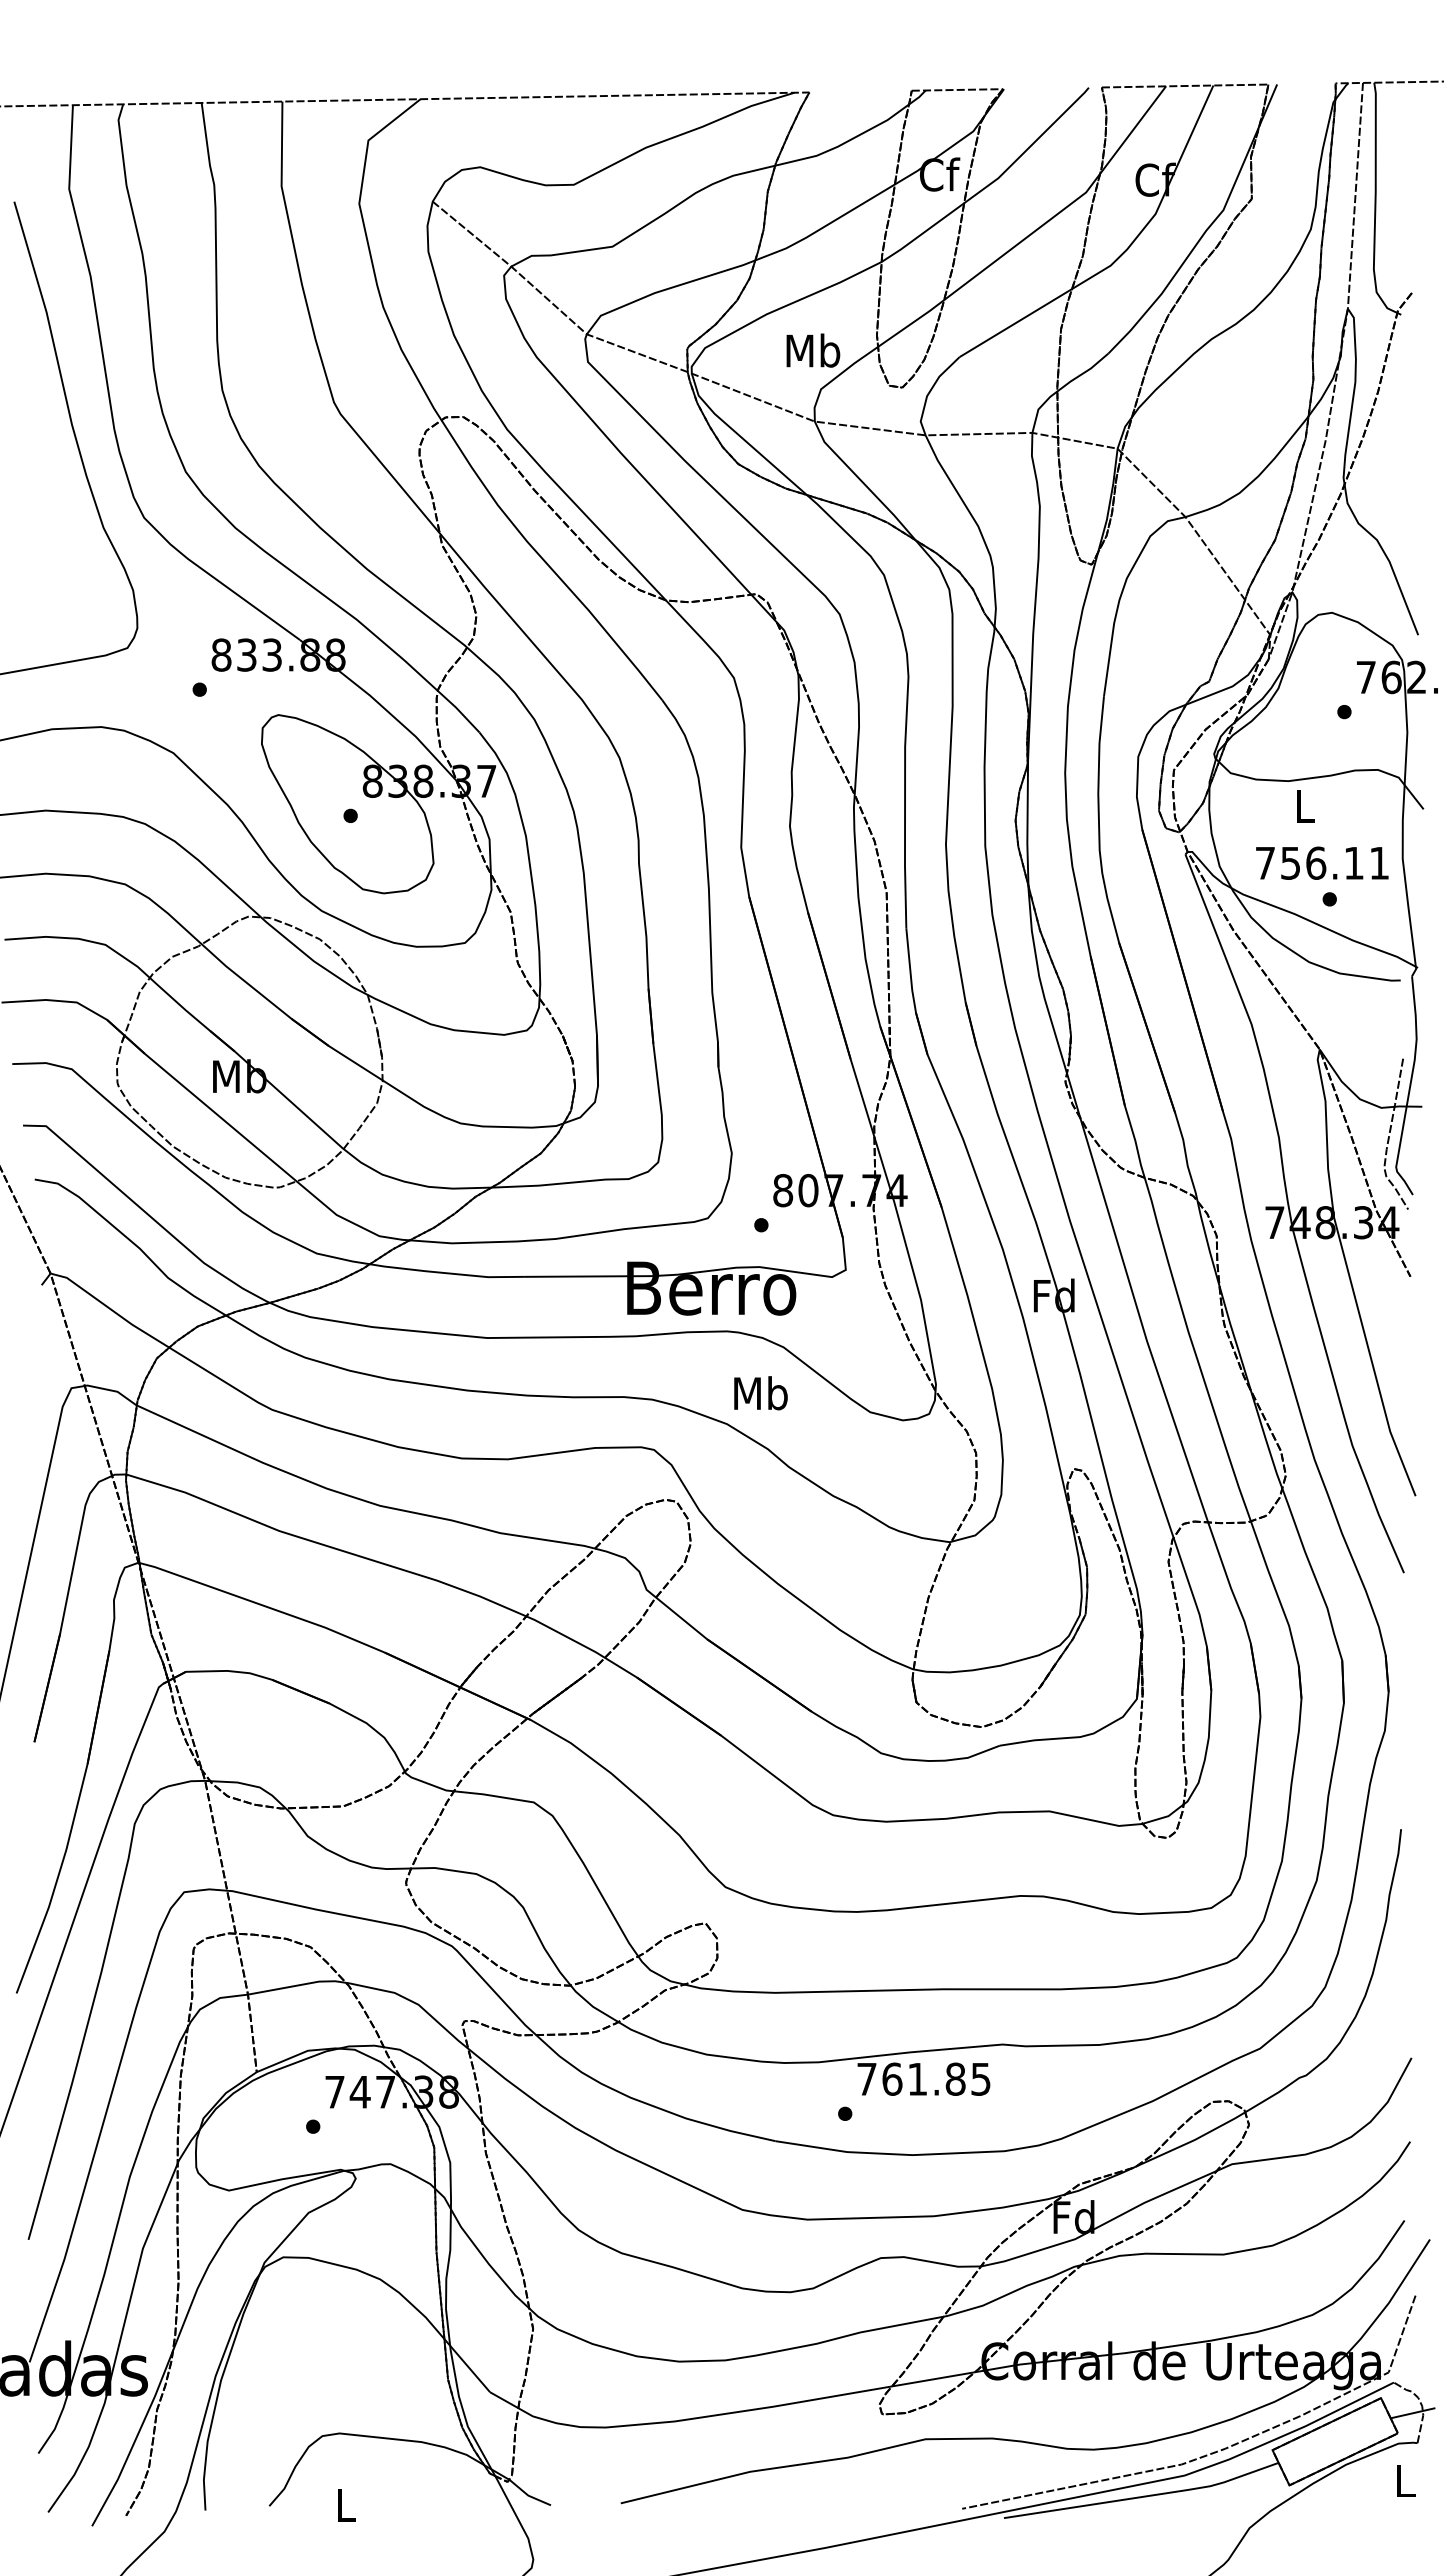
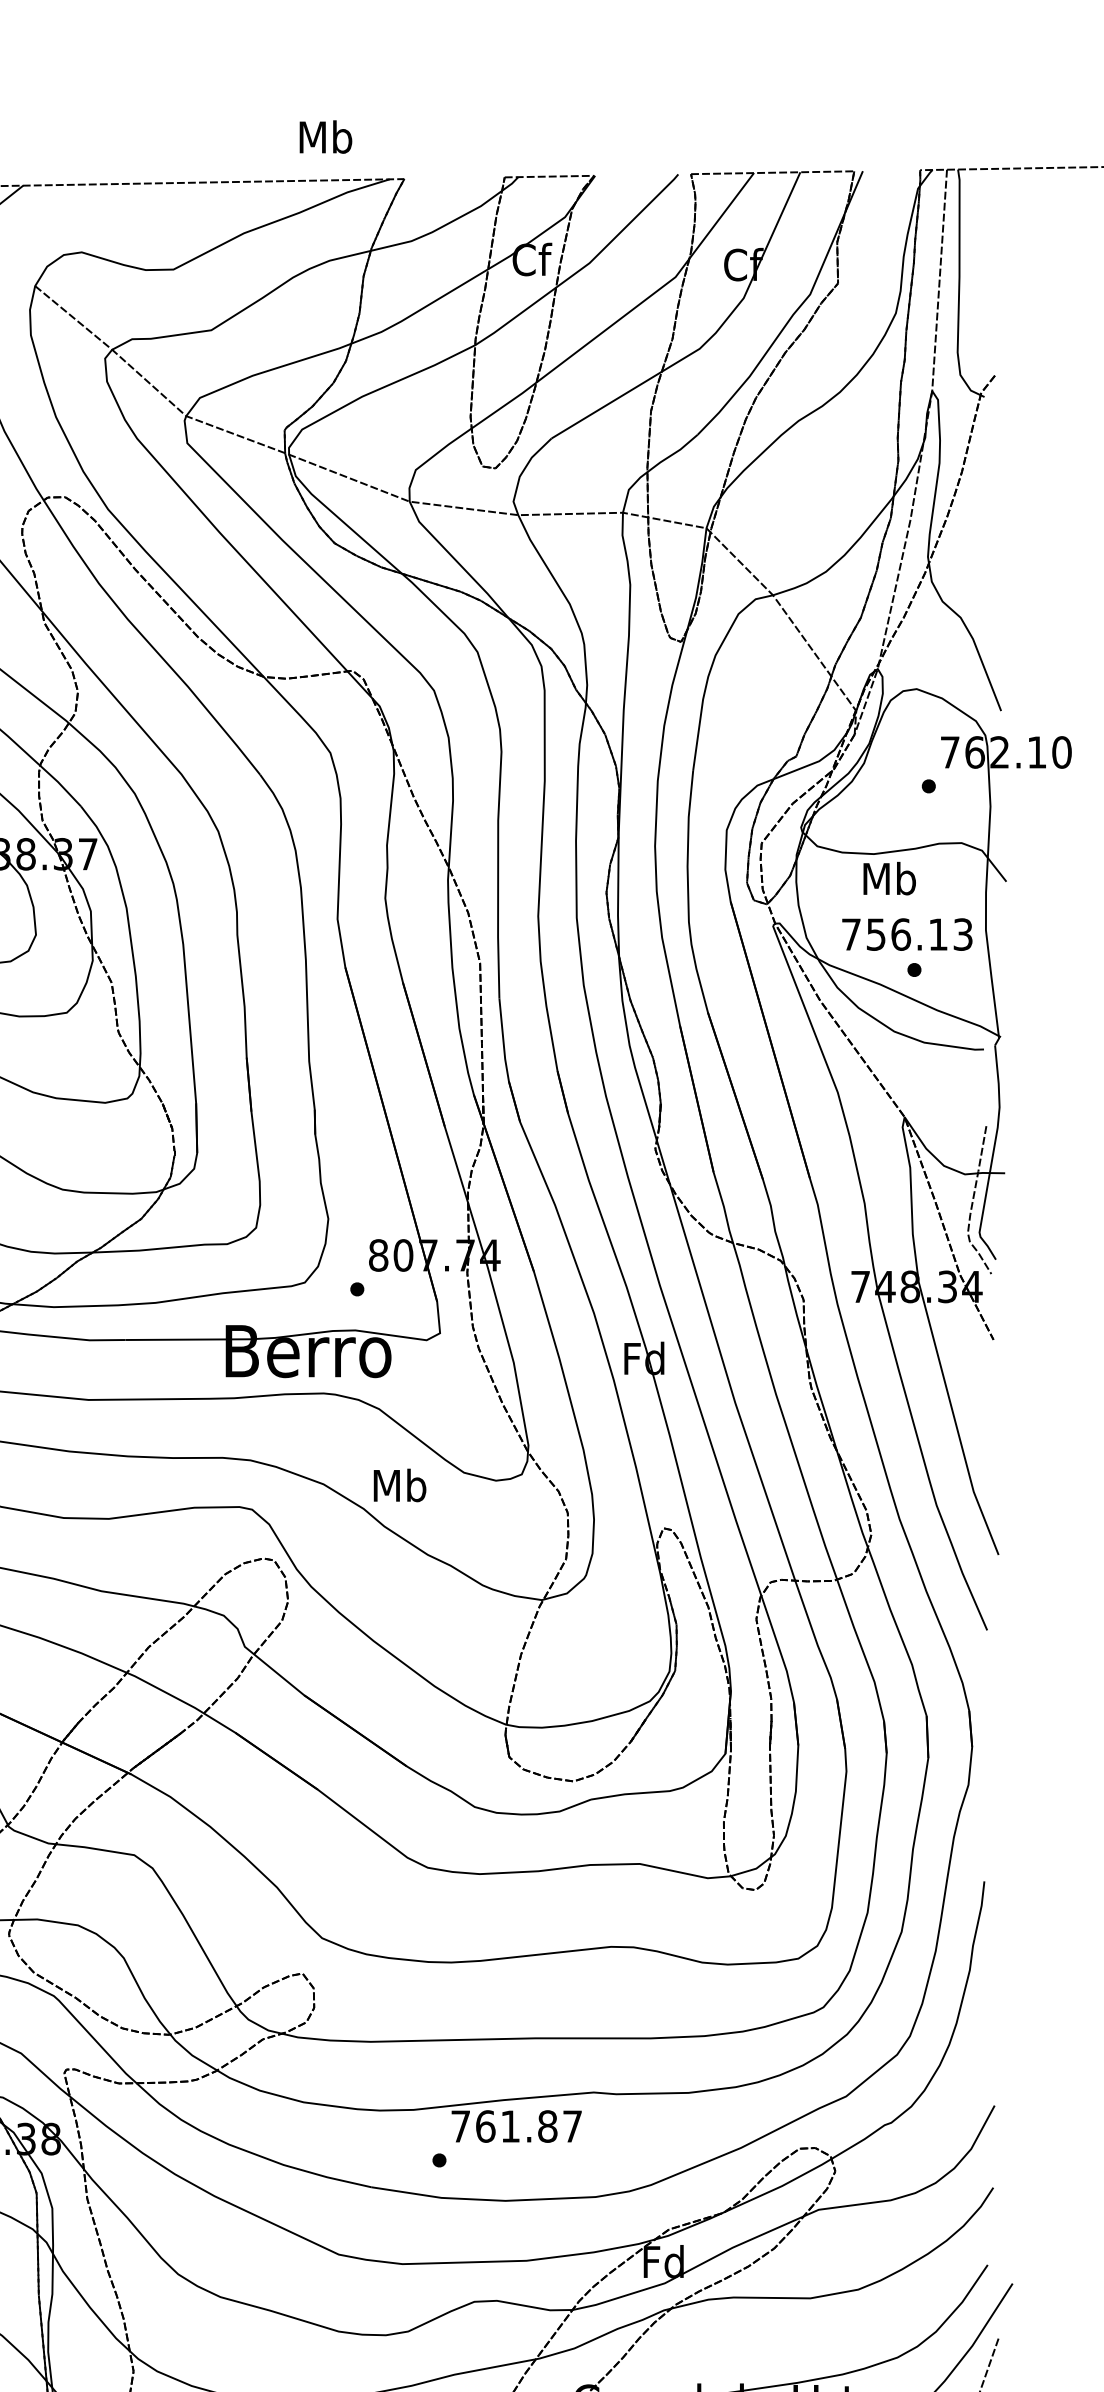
text: (813, 350) -> (326, 136), moved
text: (1304, 806) -> (889, 878), L -> Mb
text: (1379, 862) -> (963, 933), 756.11 -> 756.13
text: (760, 1393) -> (399, 1485), moved
text: (980, 2079) -> (572, 2126), 761.85 -> 761.87

